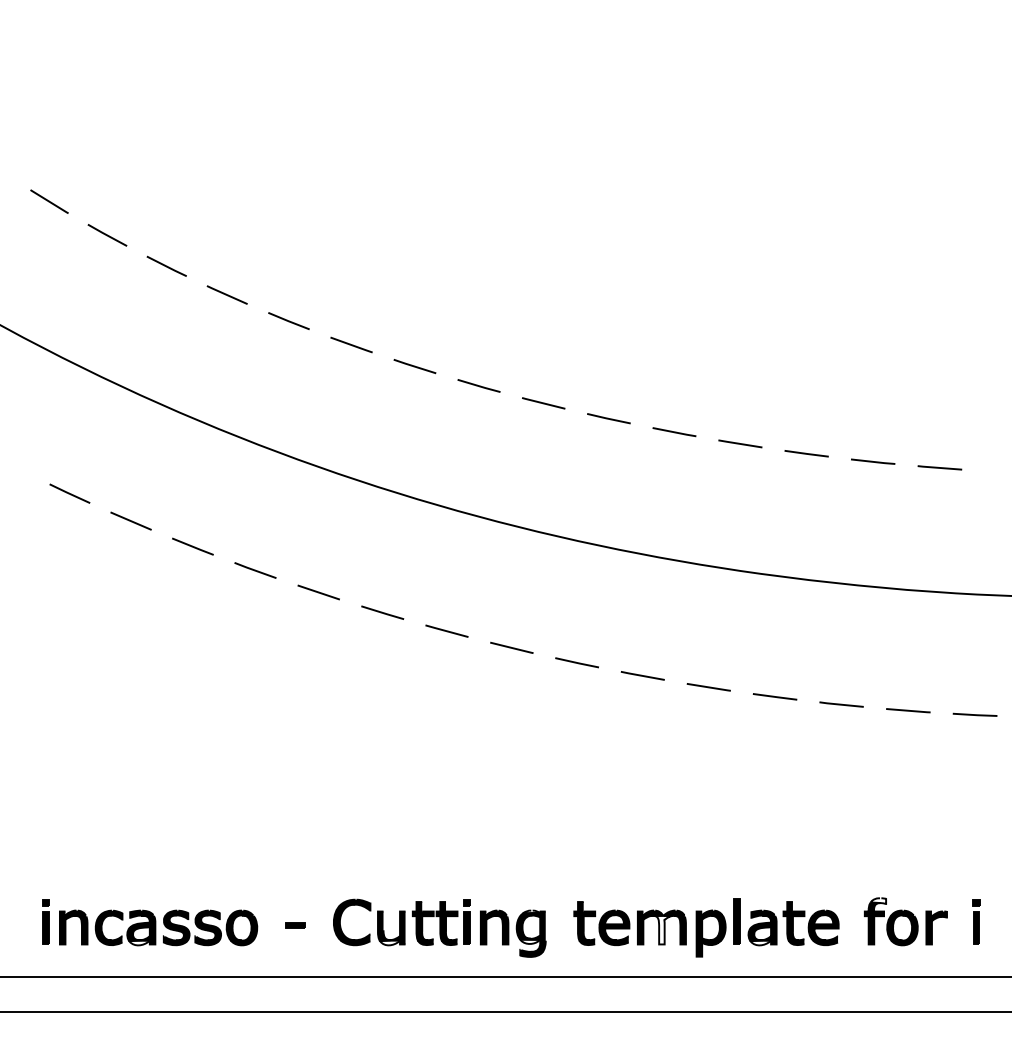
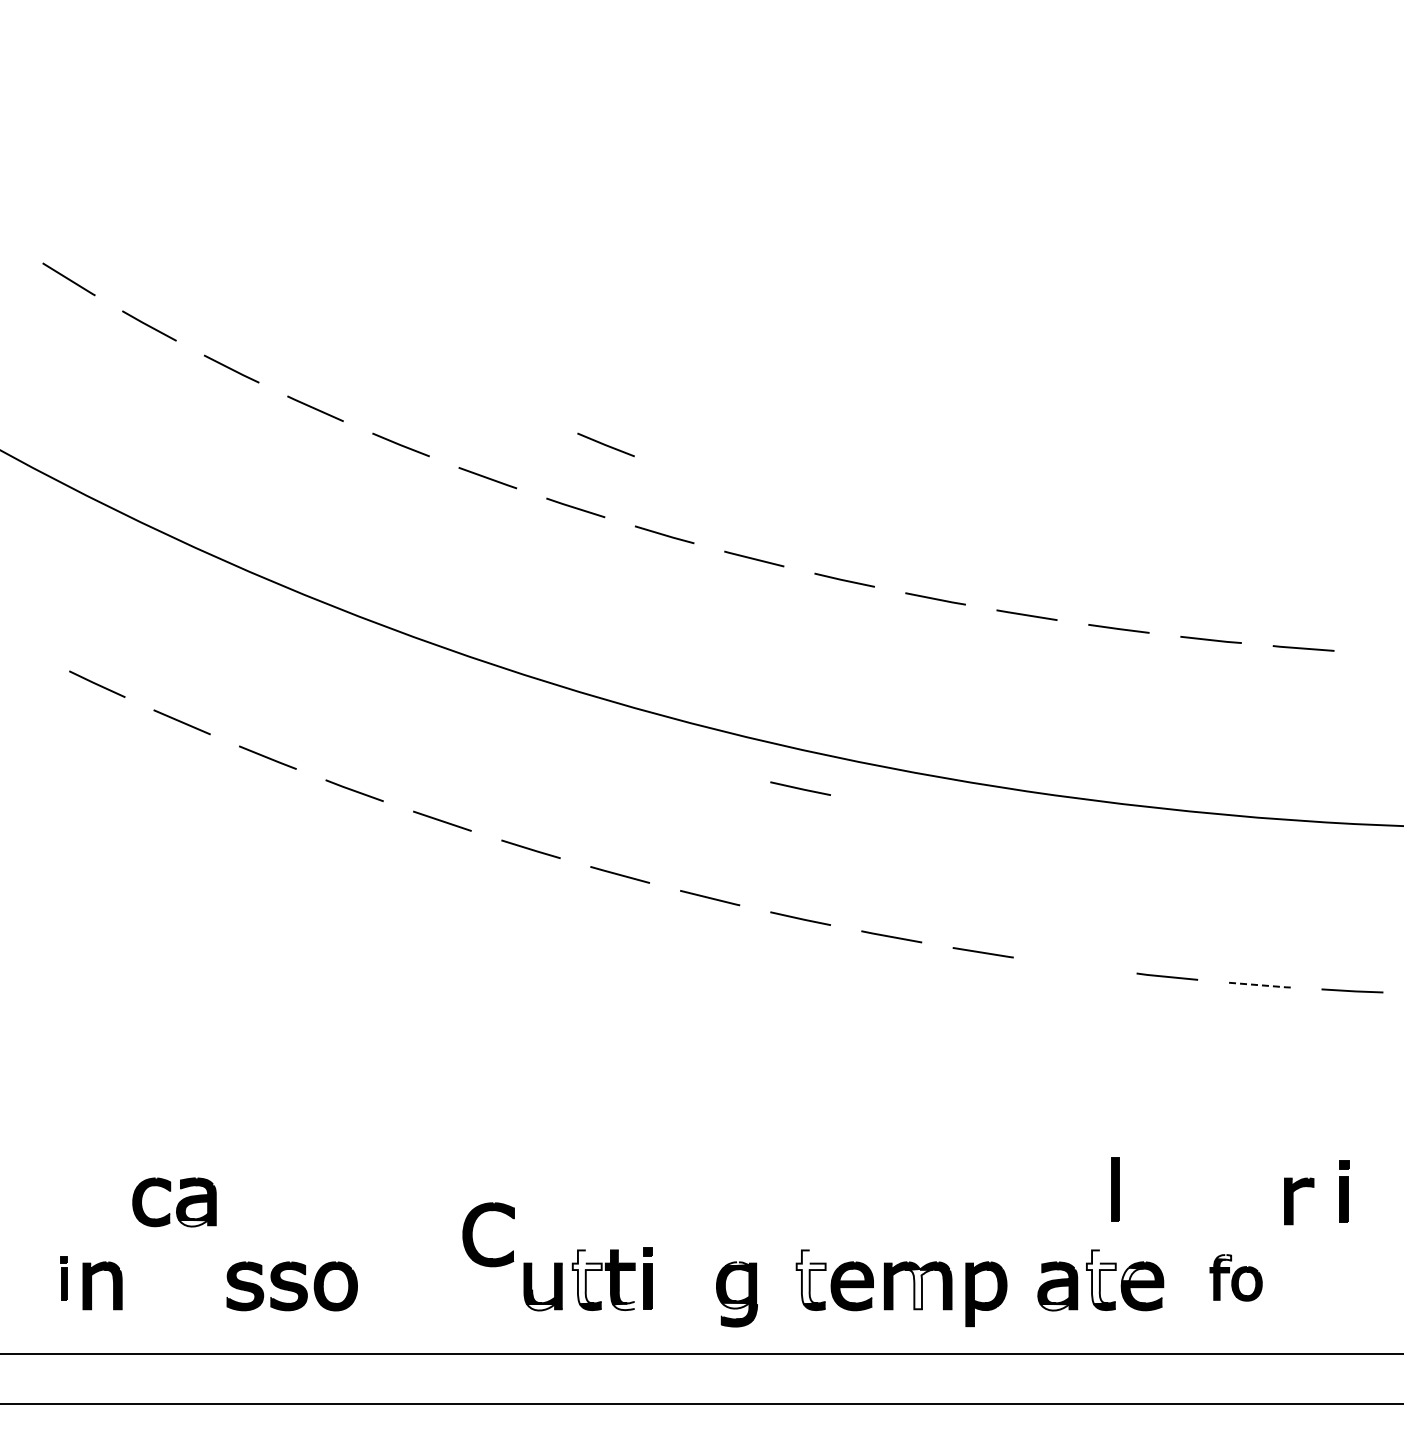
line: (436, 320) -> (605, 444), added
line: (577, 568) -> (800, 788), added
line: (774, 696) -> (1074, 965), removed
line: (908, 710) -> (1260, 985), solid -> dashed
fill: (816, 919) -> (1132, 1274), removed
fill: (422, 921) -> (586, 1277), removed
fill: (584, 921) -> (810, 1277), removed
part: (737, 921) -> (1115, 1189), moved
fill: (793, 921) -> (1100, 1277), removed
part: (890, 921) -> (1235, 1277), size x0.7
part: (46, 922) -> (64, 1278), size x0.7
part: (340, 922) -> (472, 1234), moved
part: (976, 922) -> (1344, 1191), moved
part: (295, 925) -> (409, 1282), removed
part: (502, 927) -> (696, 1285), removed
part: (125, 928) -> (174, 1202), moved
part: (936, 928) -> (1299, 1201), moved
fill: (449, 942) -> (623, 1306), removed

